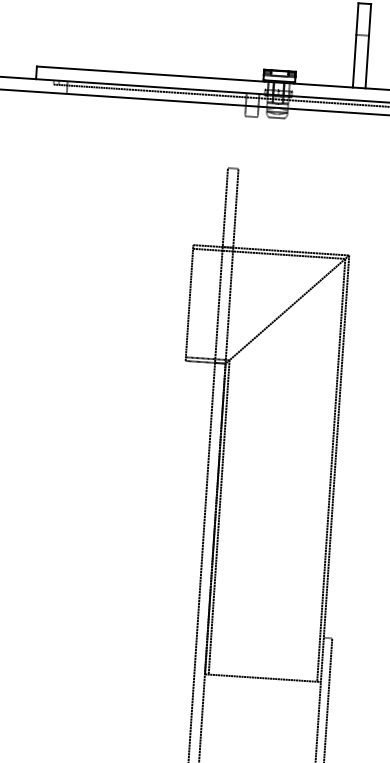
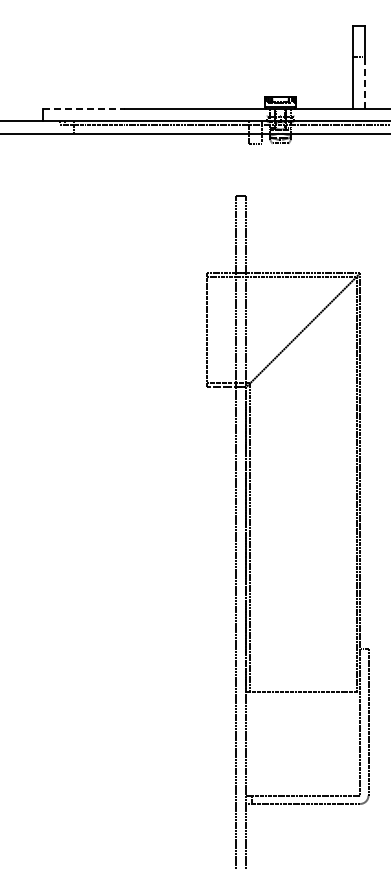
line: (367, 61) -> (365, 82), solid -> dashed
line: (79, 69) -> (84, 108), solid -> dashed

